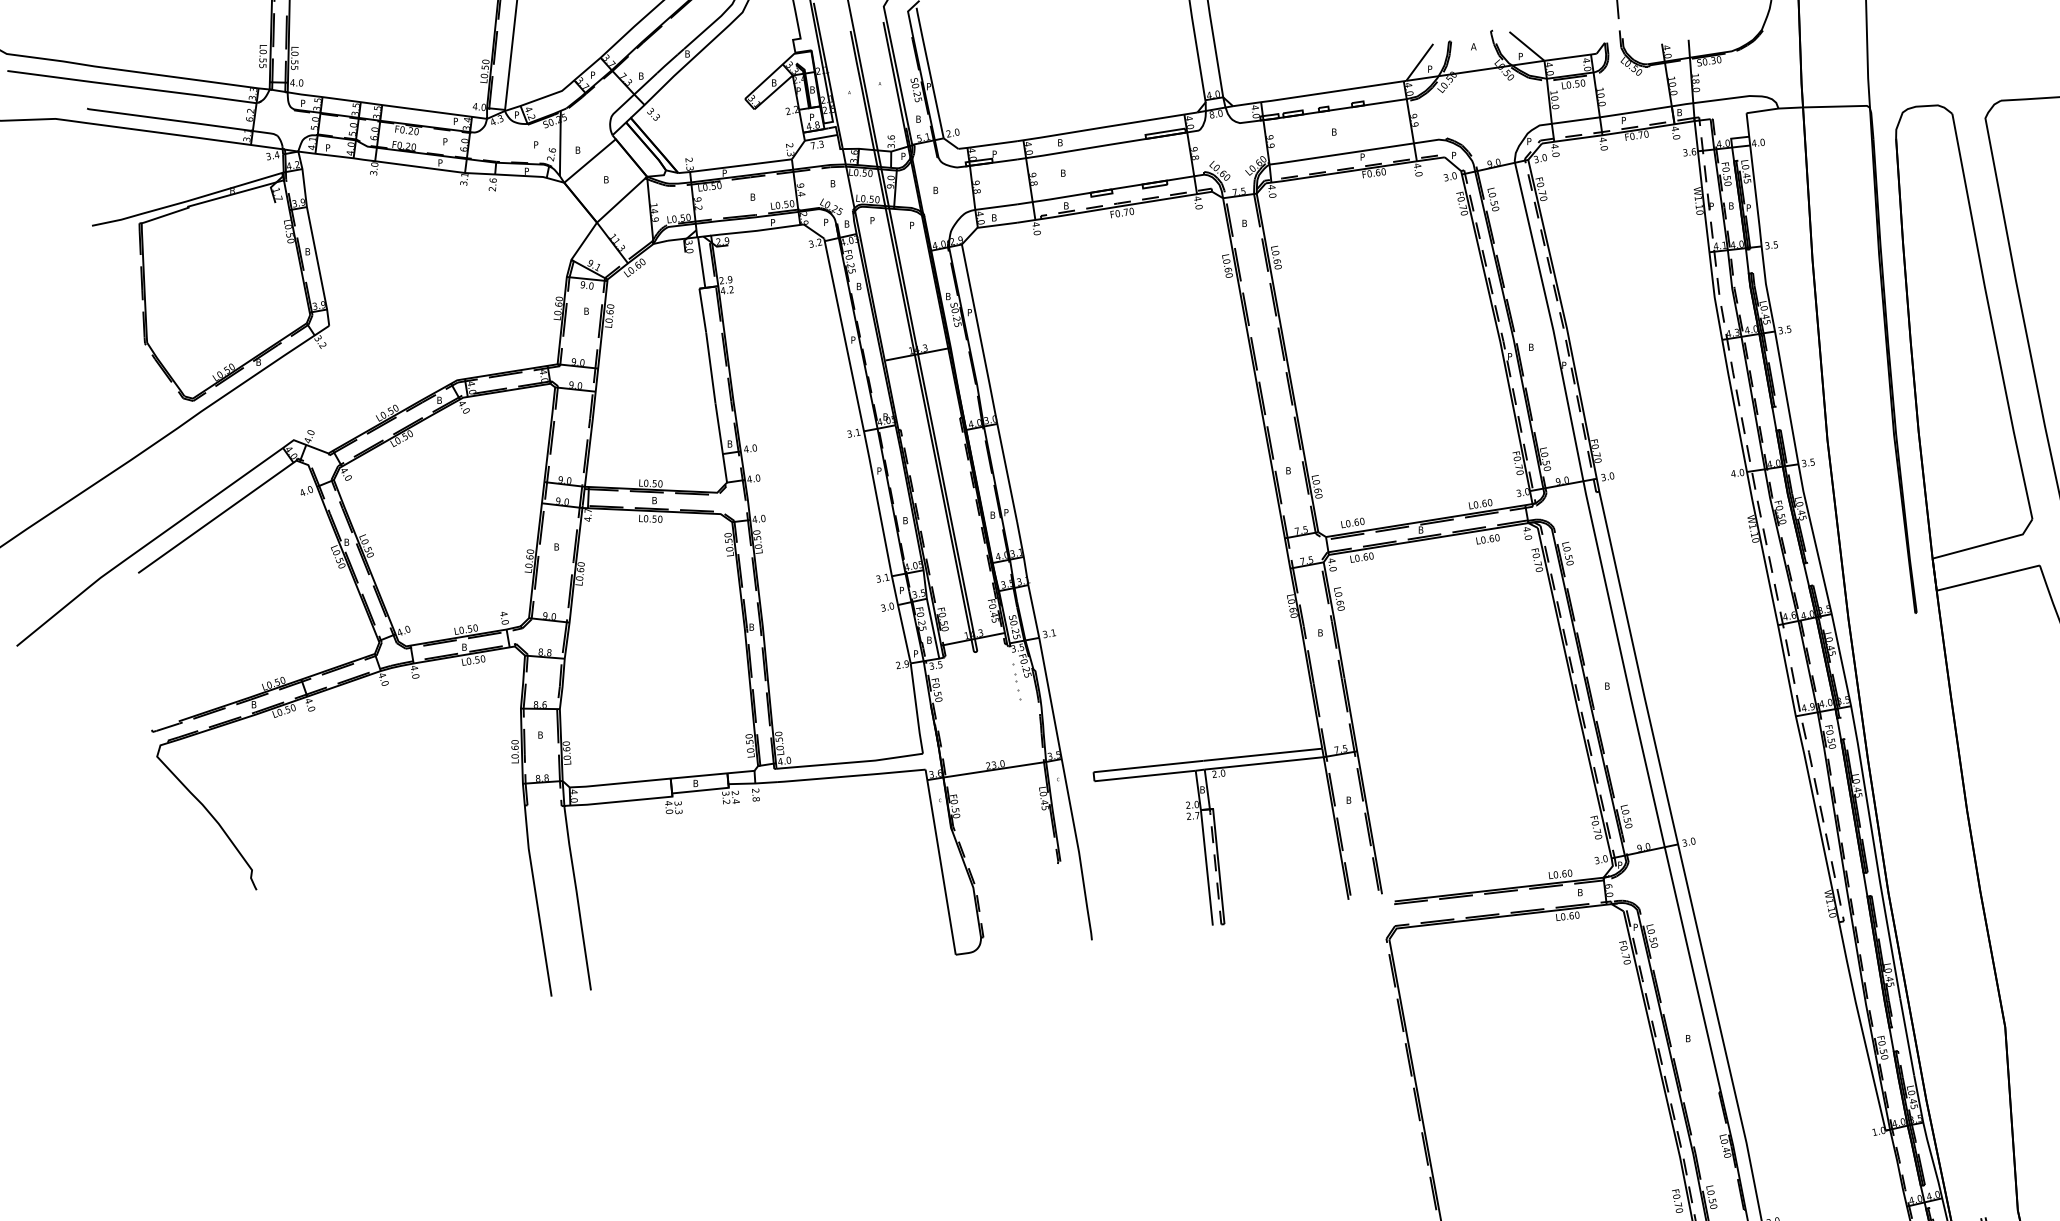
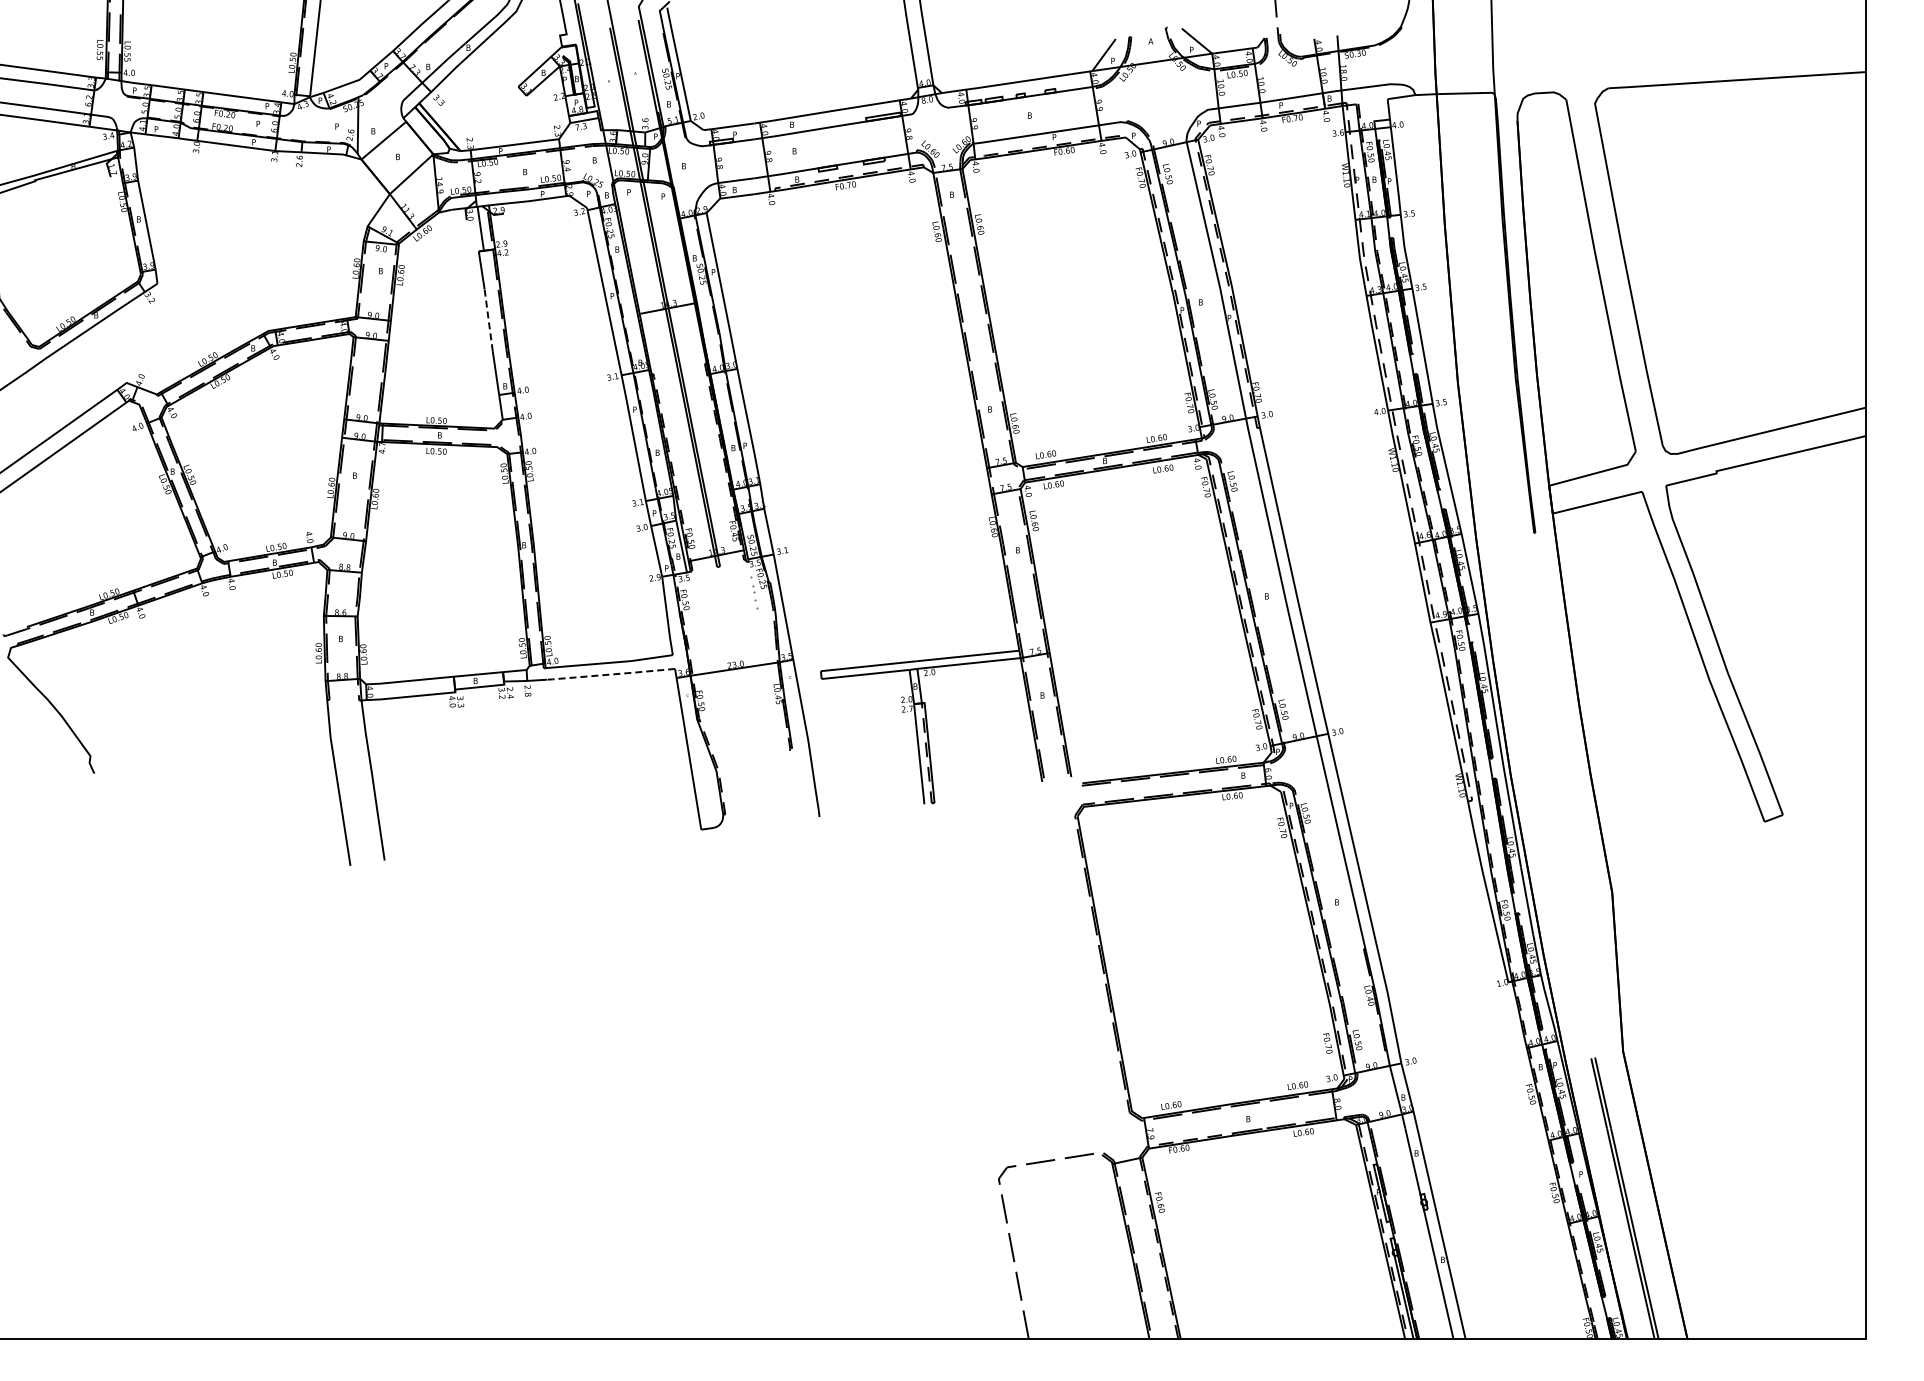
line: (710, 367) -> (488, 319), solid -> dashed
line: (852, 776) -> (611, 674), solid -> dashed

